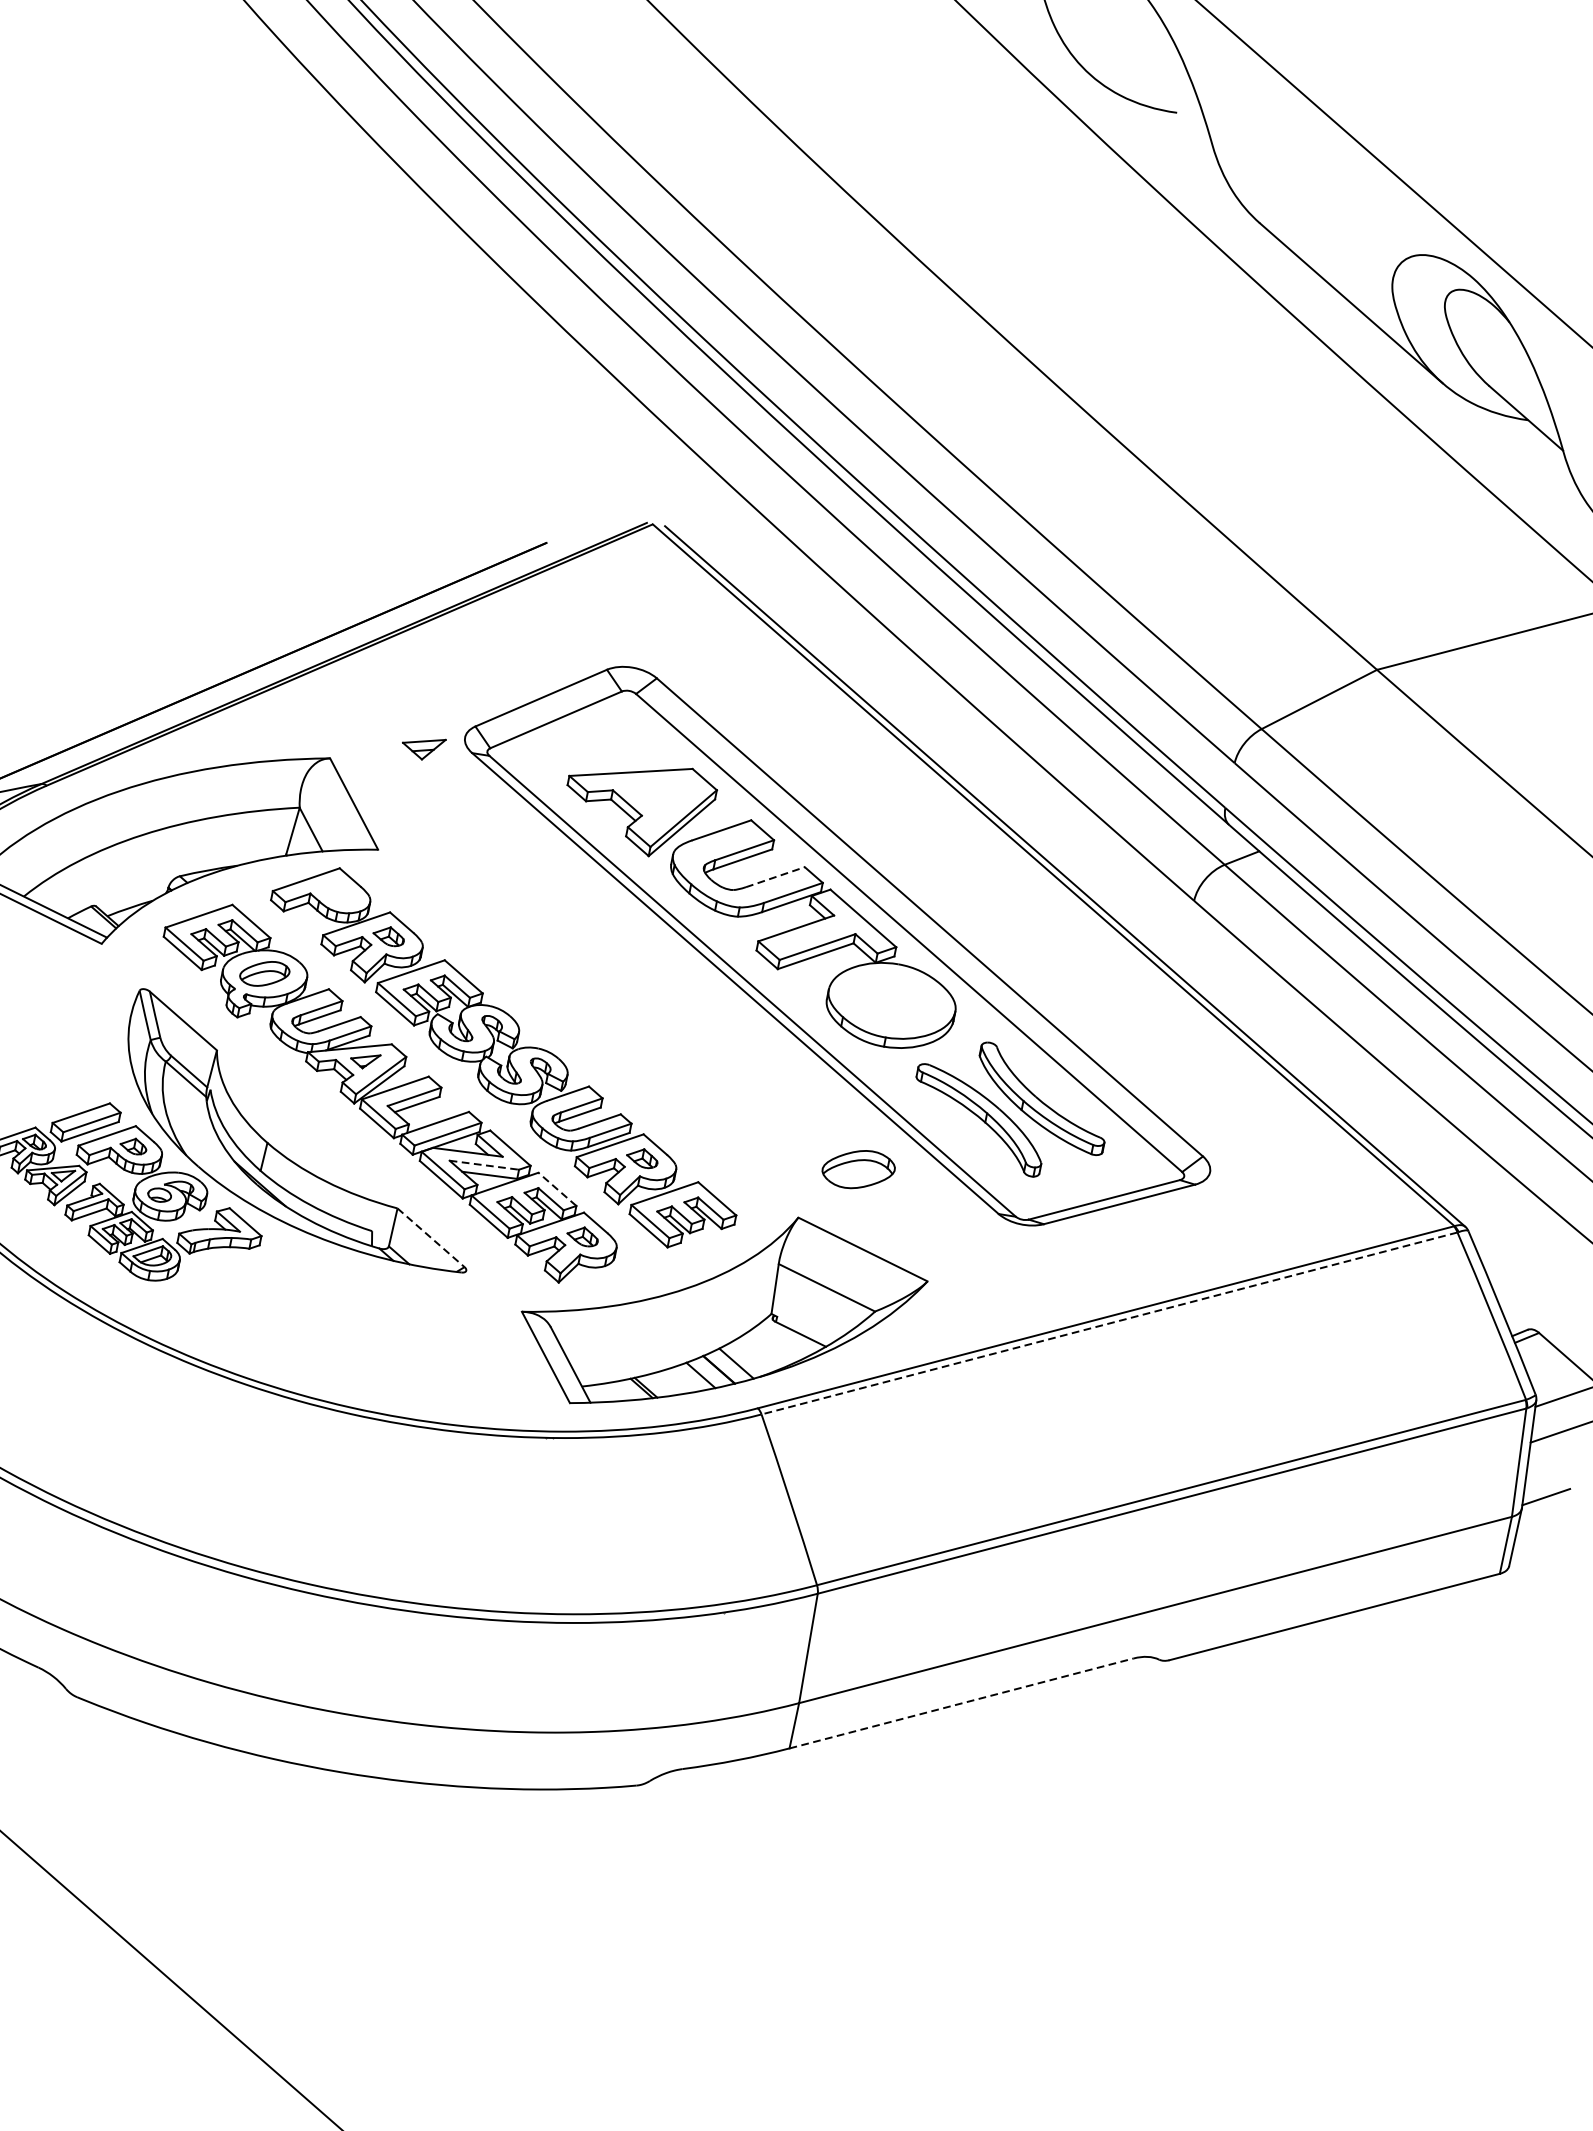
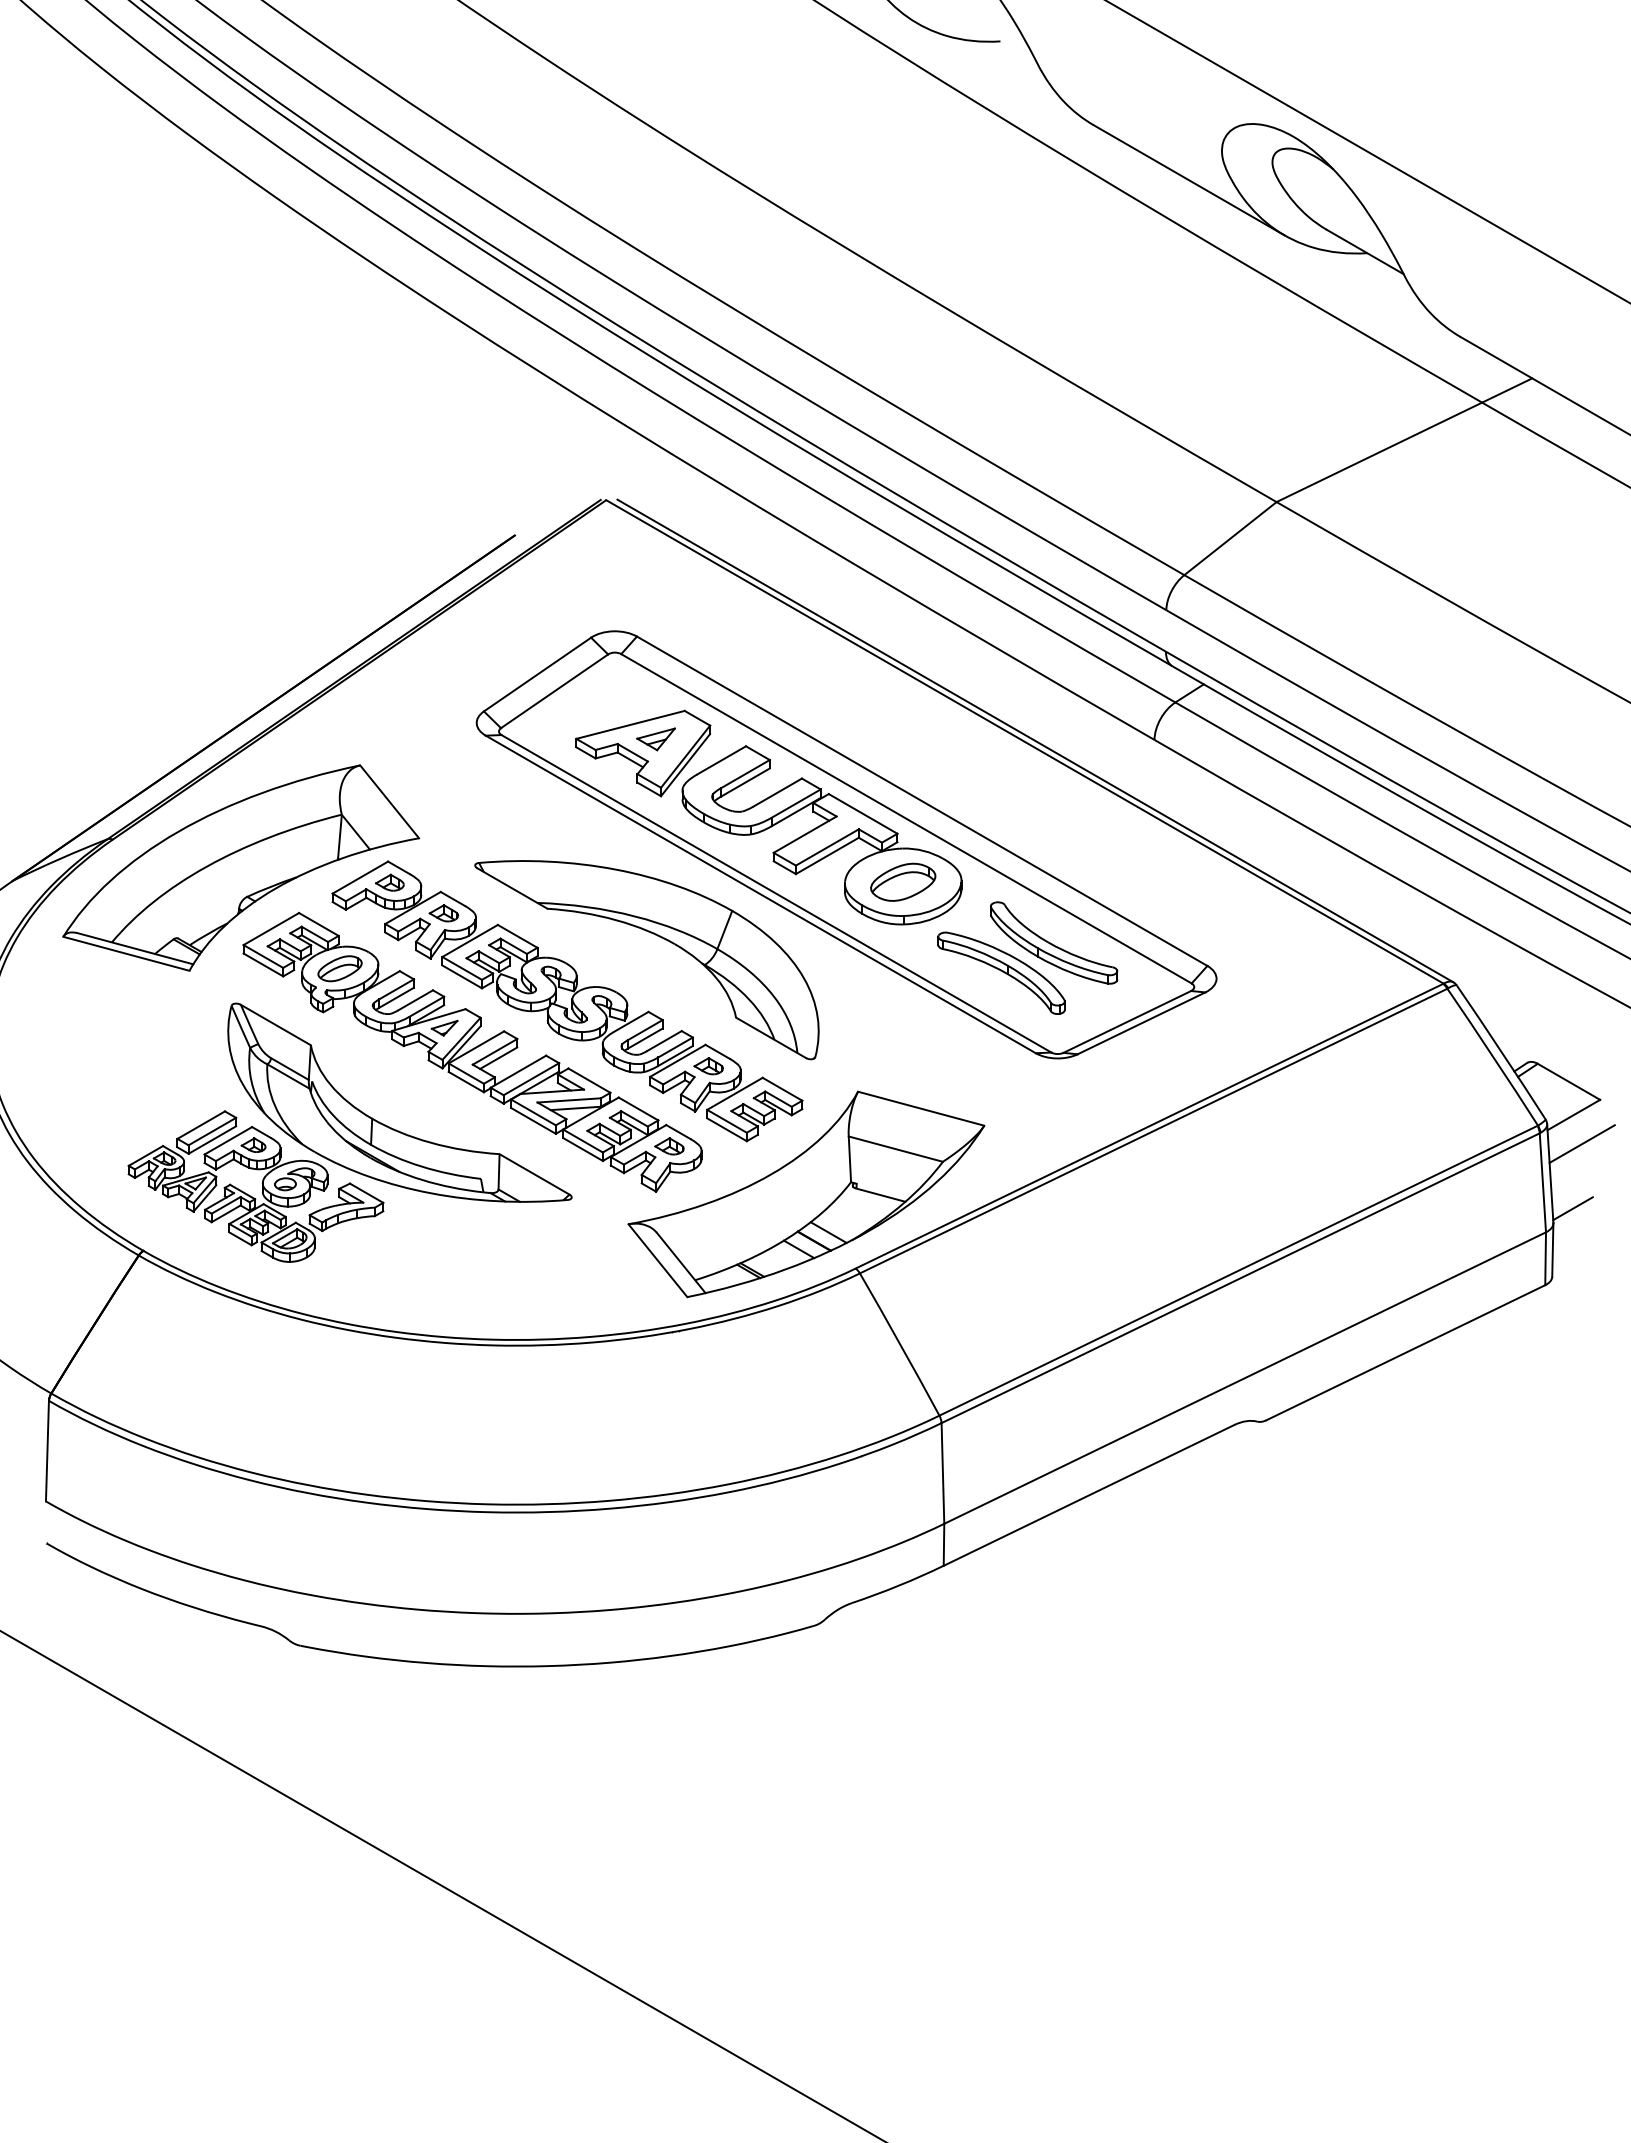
part: (422, 747) -> (655, 739), moved
line: (775, 876) -> (777, 792), dashed -> solid
part: (336, 891) -> (389, 882), added
part: (614, 1006) -> (657, 936), added
line: (484, 1165) -> (569, 1100), dashed -> solid
part: (859, 1168) -> (903, 881), moved
line: (557, 1189) -> (638, 1109), dashed -> solid
line: (432, 1238) -> (535, 1174), dashed -> solid
line: (1109, 1323) -> (1153, 1131), dashed -> solid
line: (962, 1703) -> (1089, 1495), dashed -> solid

